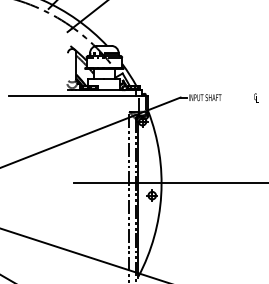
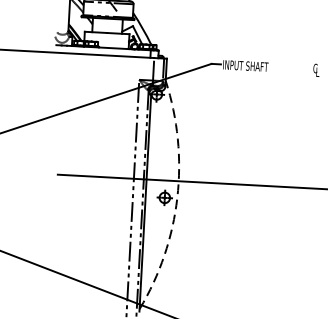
arc: (161, 195) -> (177, 198), solid -> dashed

